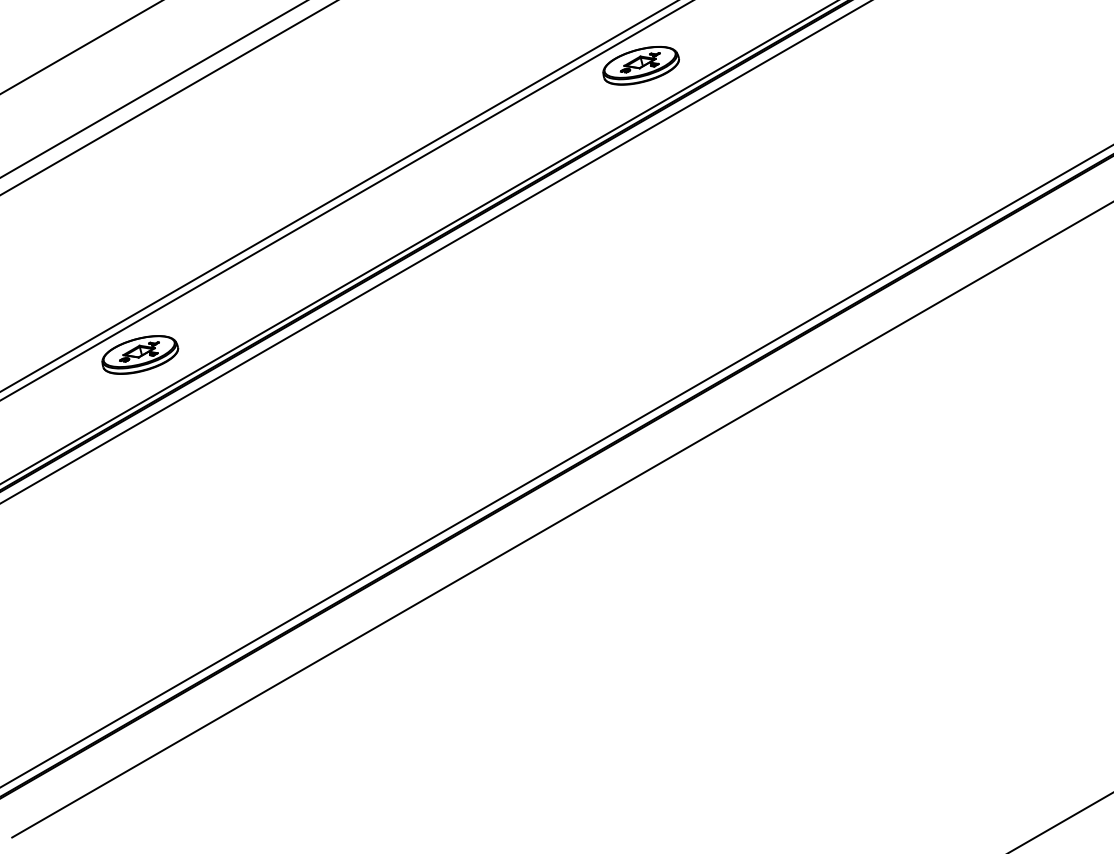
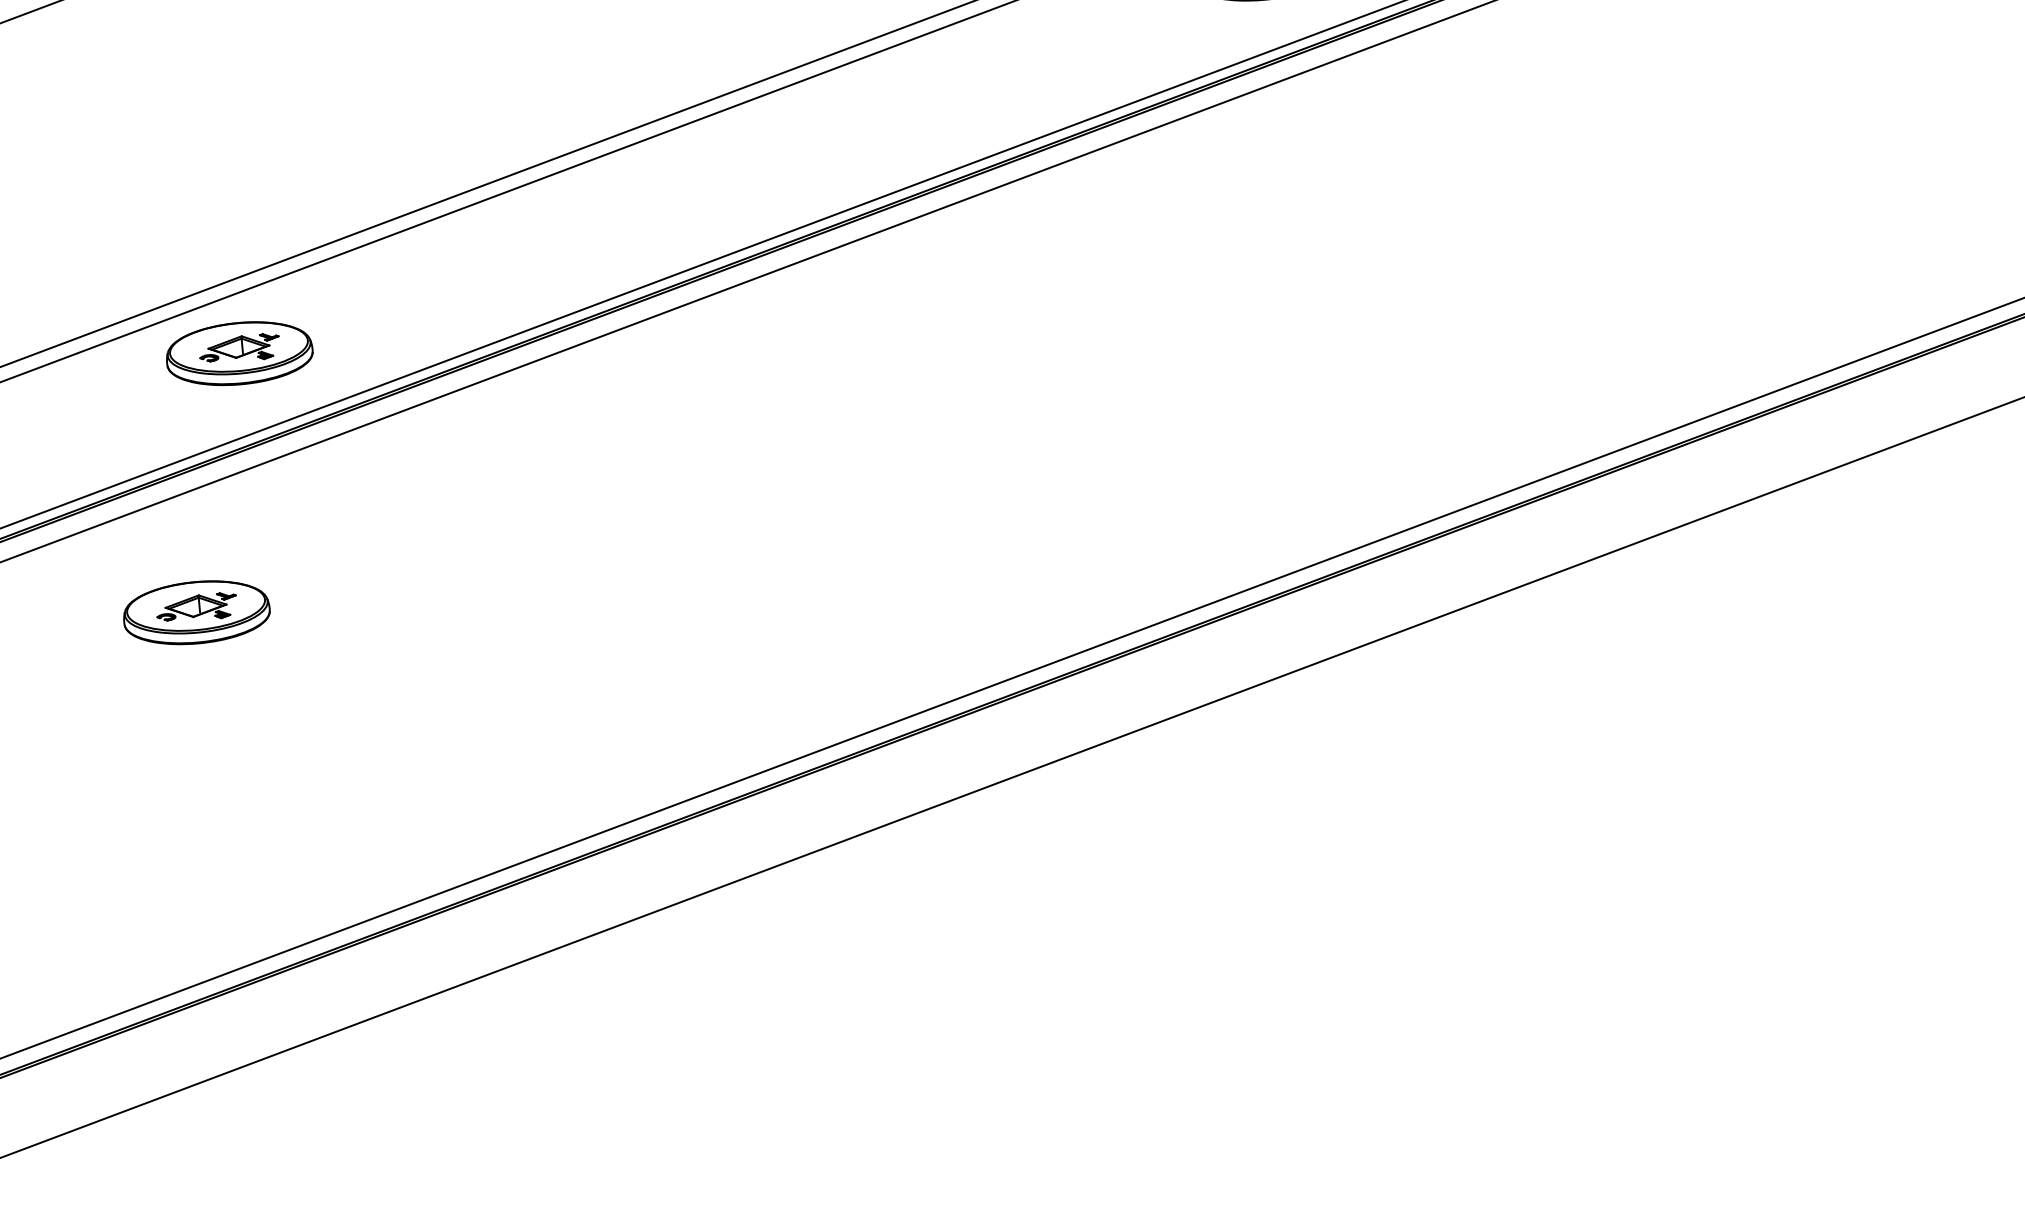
part: (140, 493) -> (197, 611), added

